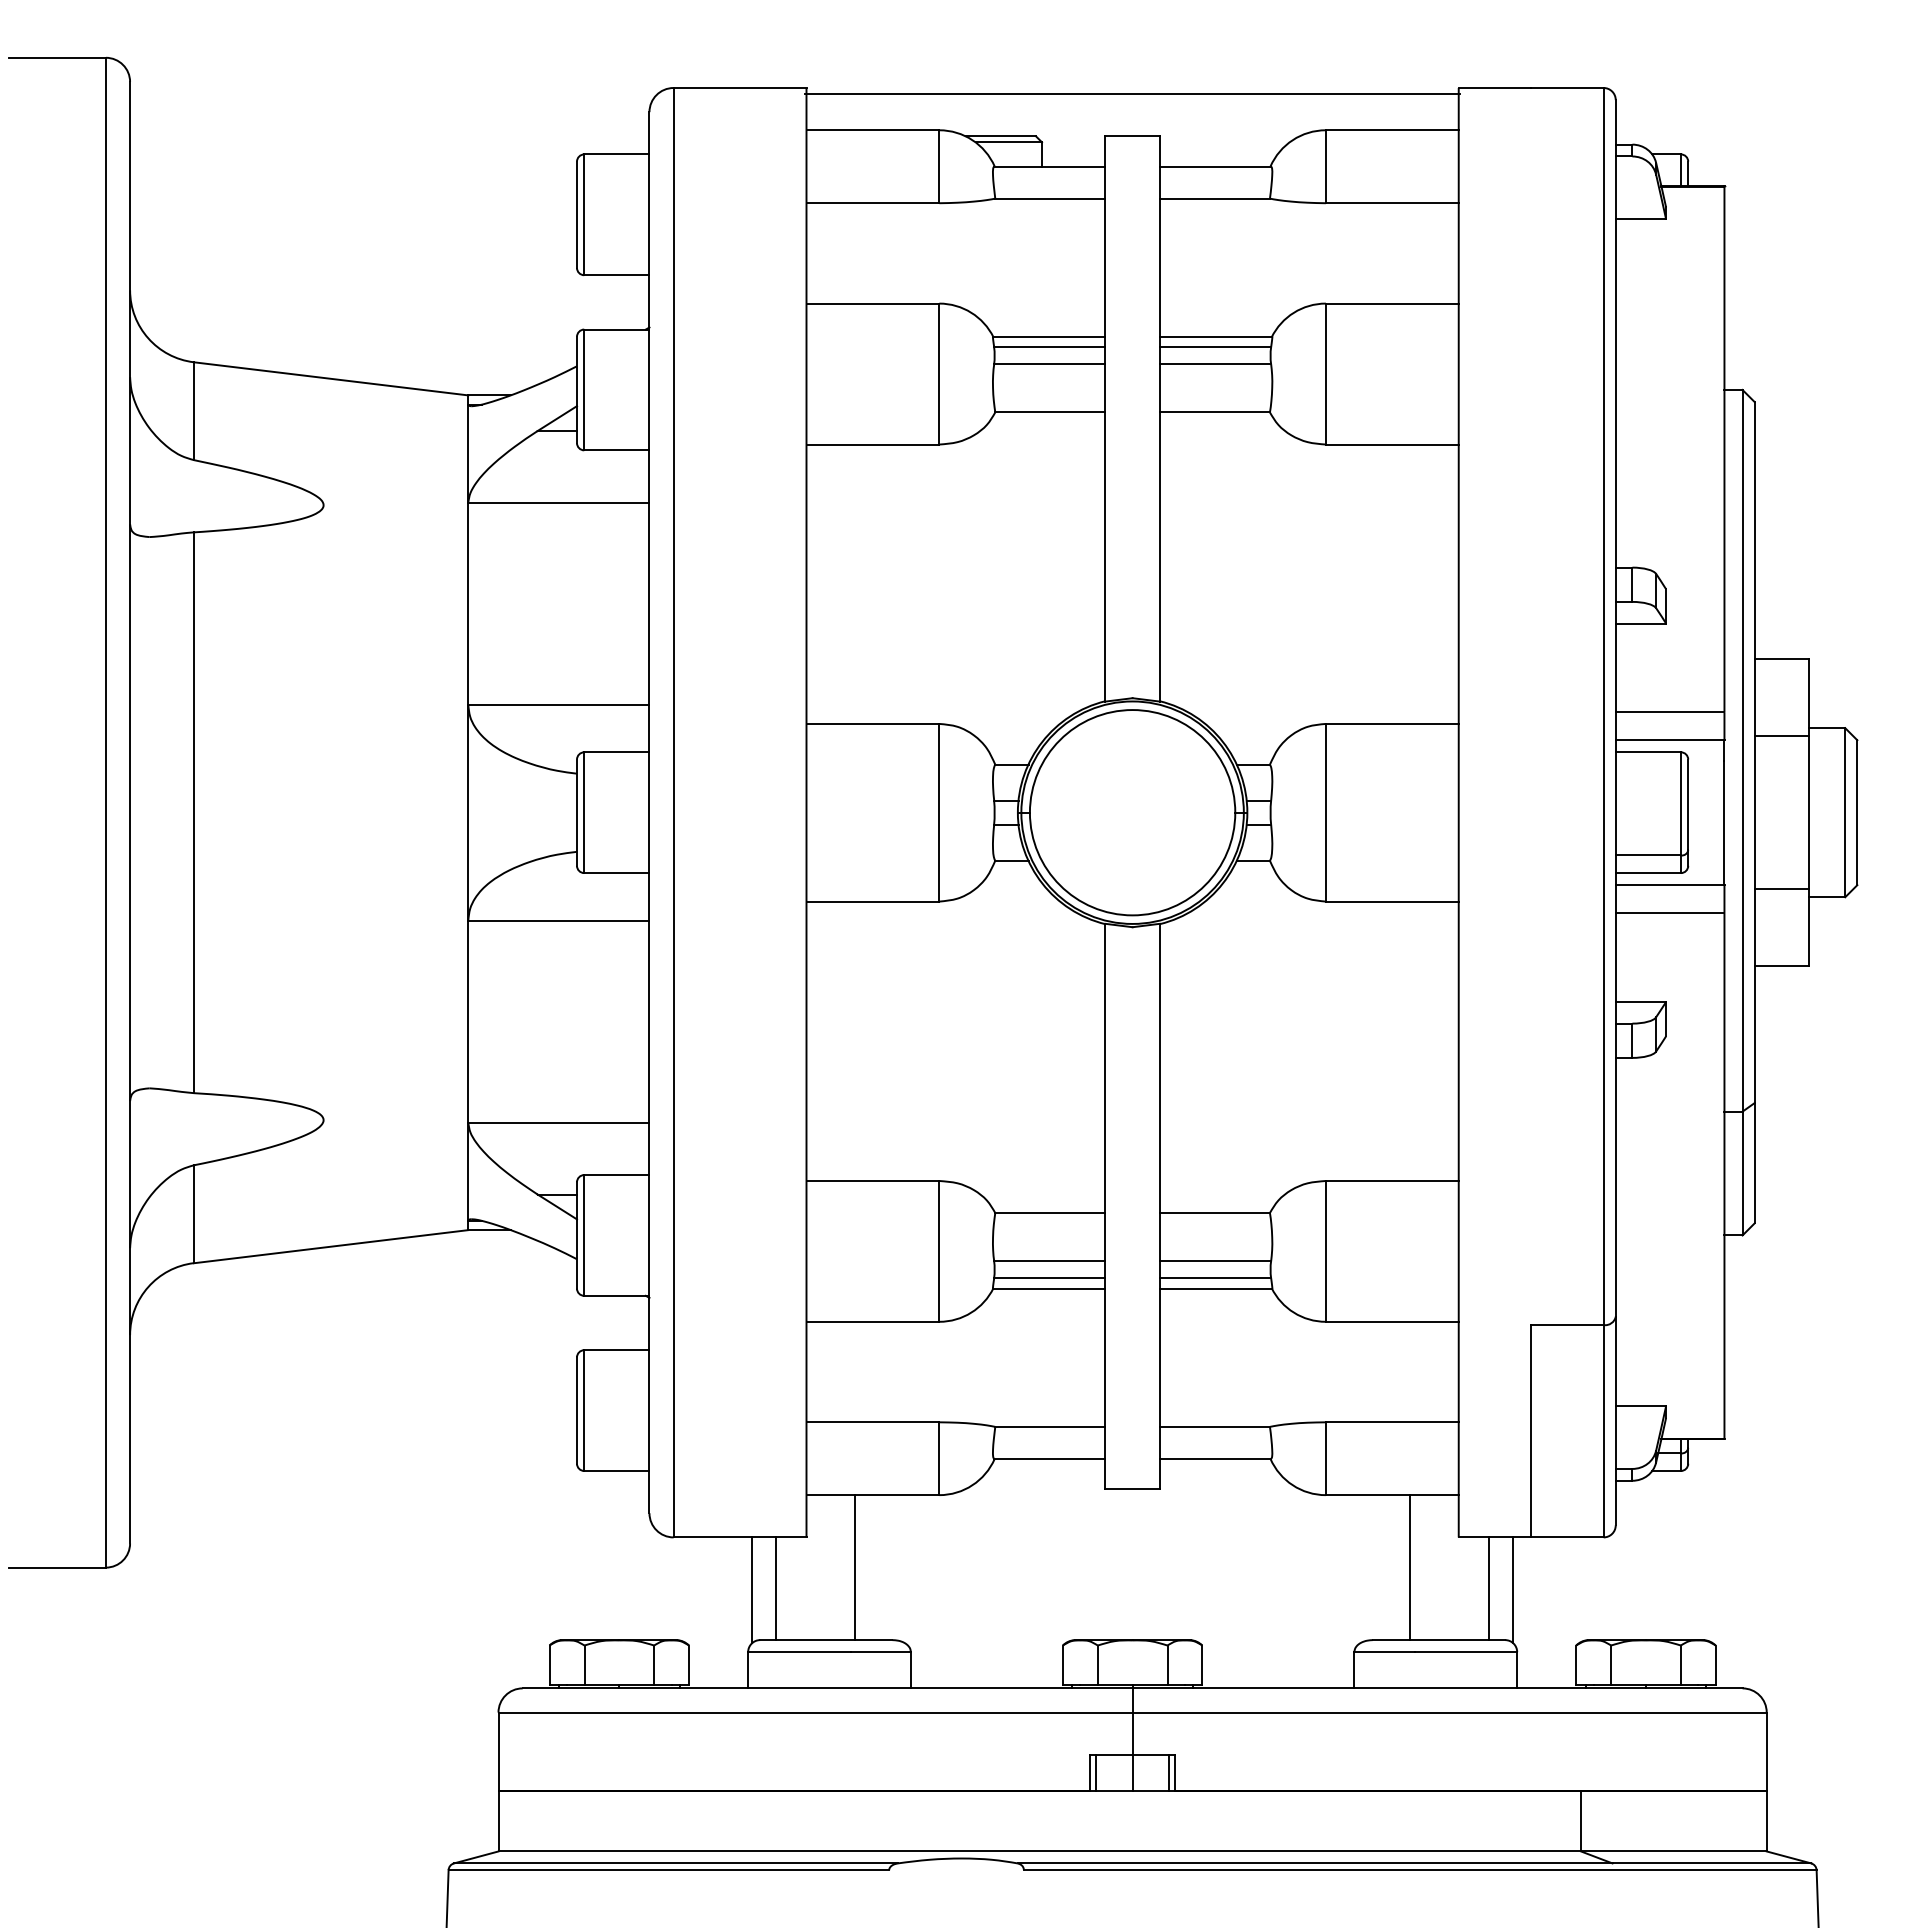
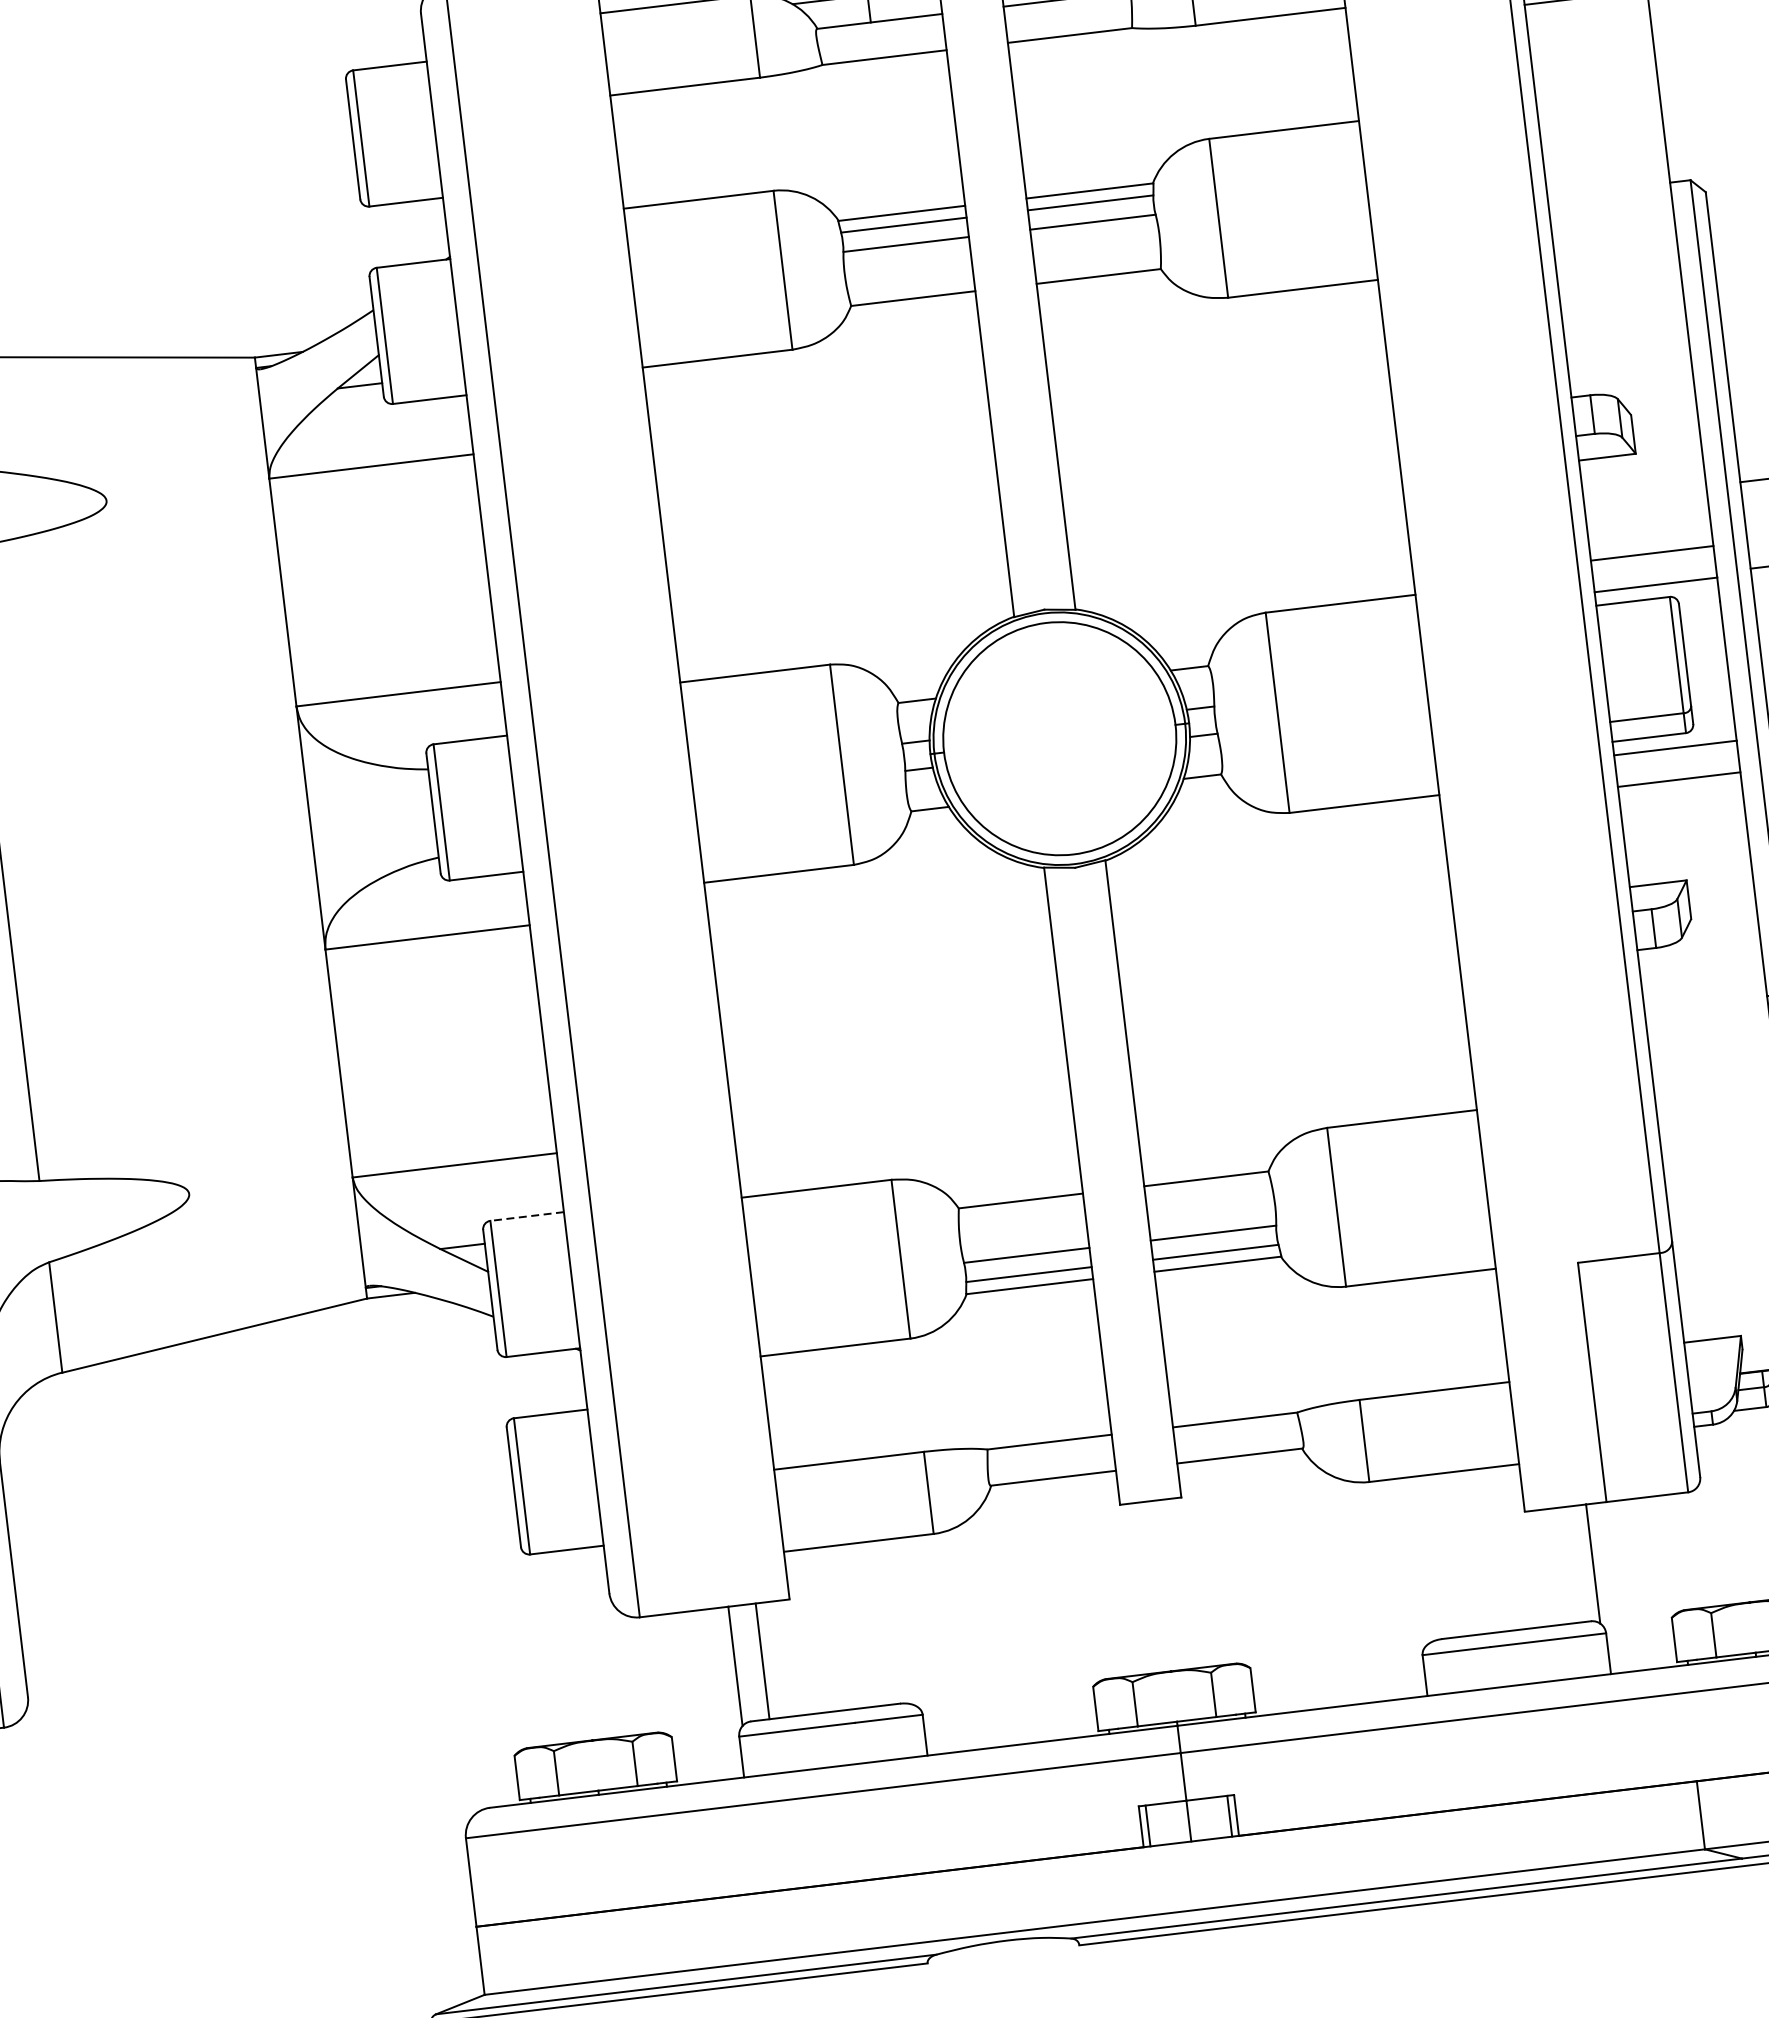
line: (616, 1175) -> (526, 1217), solid -> dashed
line: (854, 1567) -> (847, 1626), removed
line: (1410, 1567) -> (1474, 1552), removed
line: (1488, 1588) -> (1565, 1565), removed

